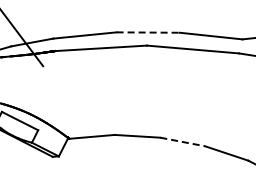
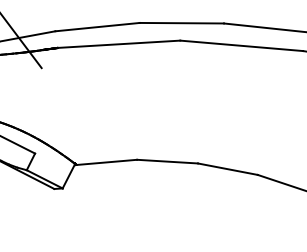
line: (148, 32) -> (182, 23), dashed -> solid
line: (182, 141) -> (227, 168), dashed -> solid

